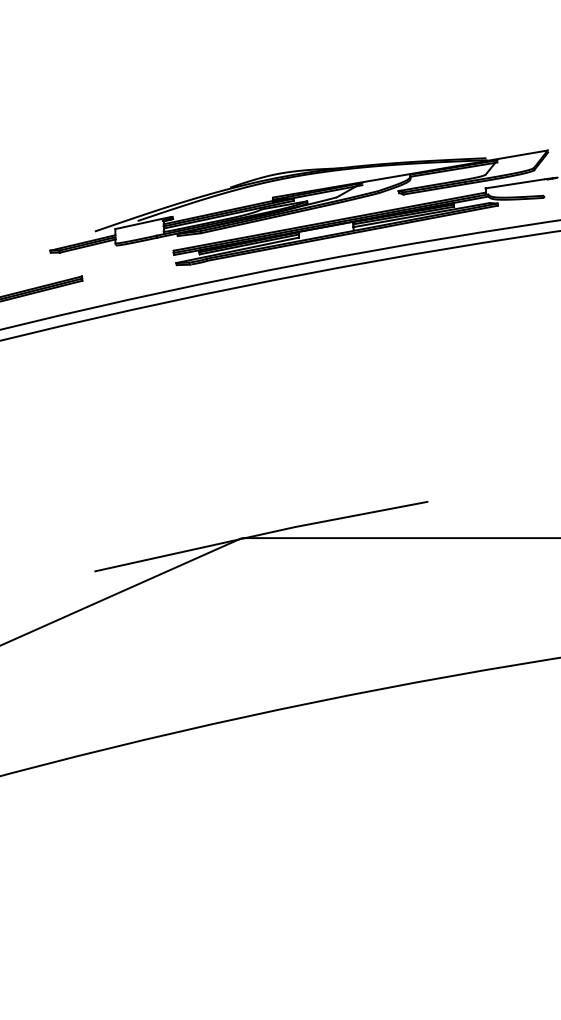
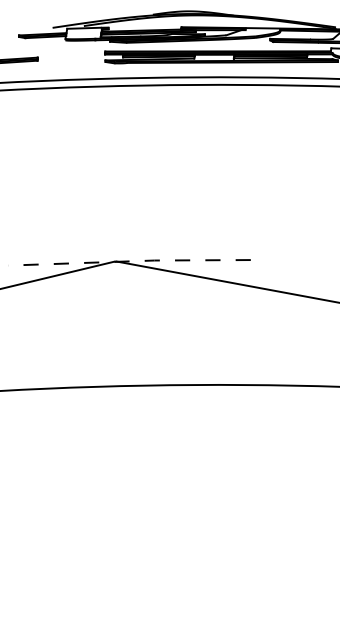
line: (261, 534) -> (129, 261), solid -> dashed

